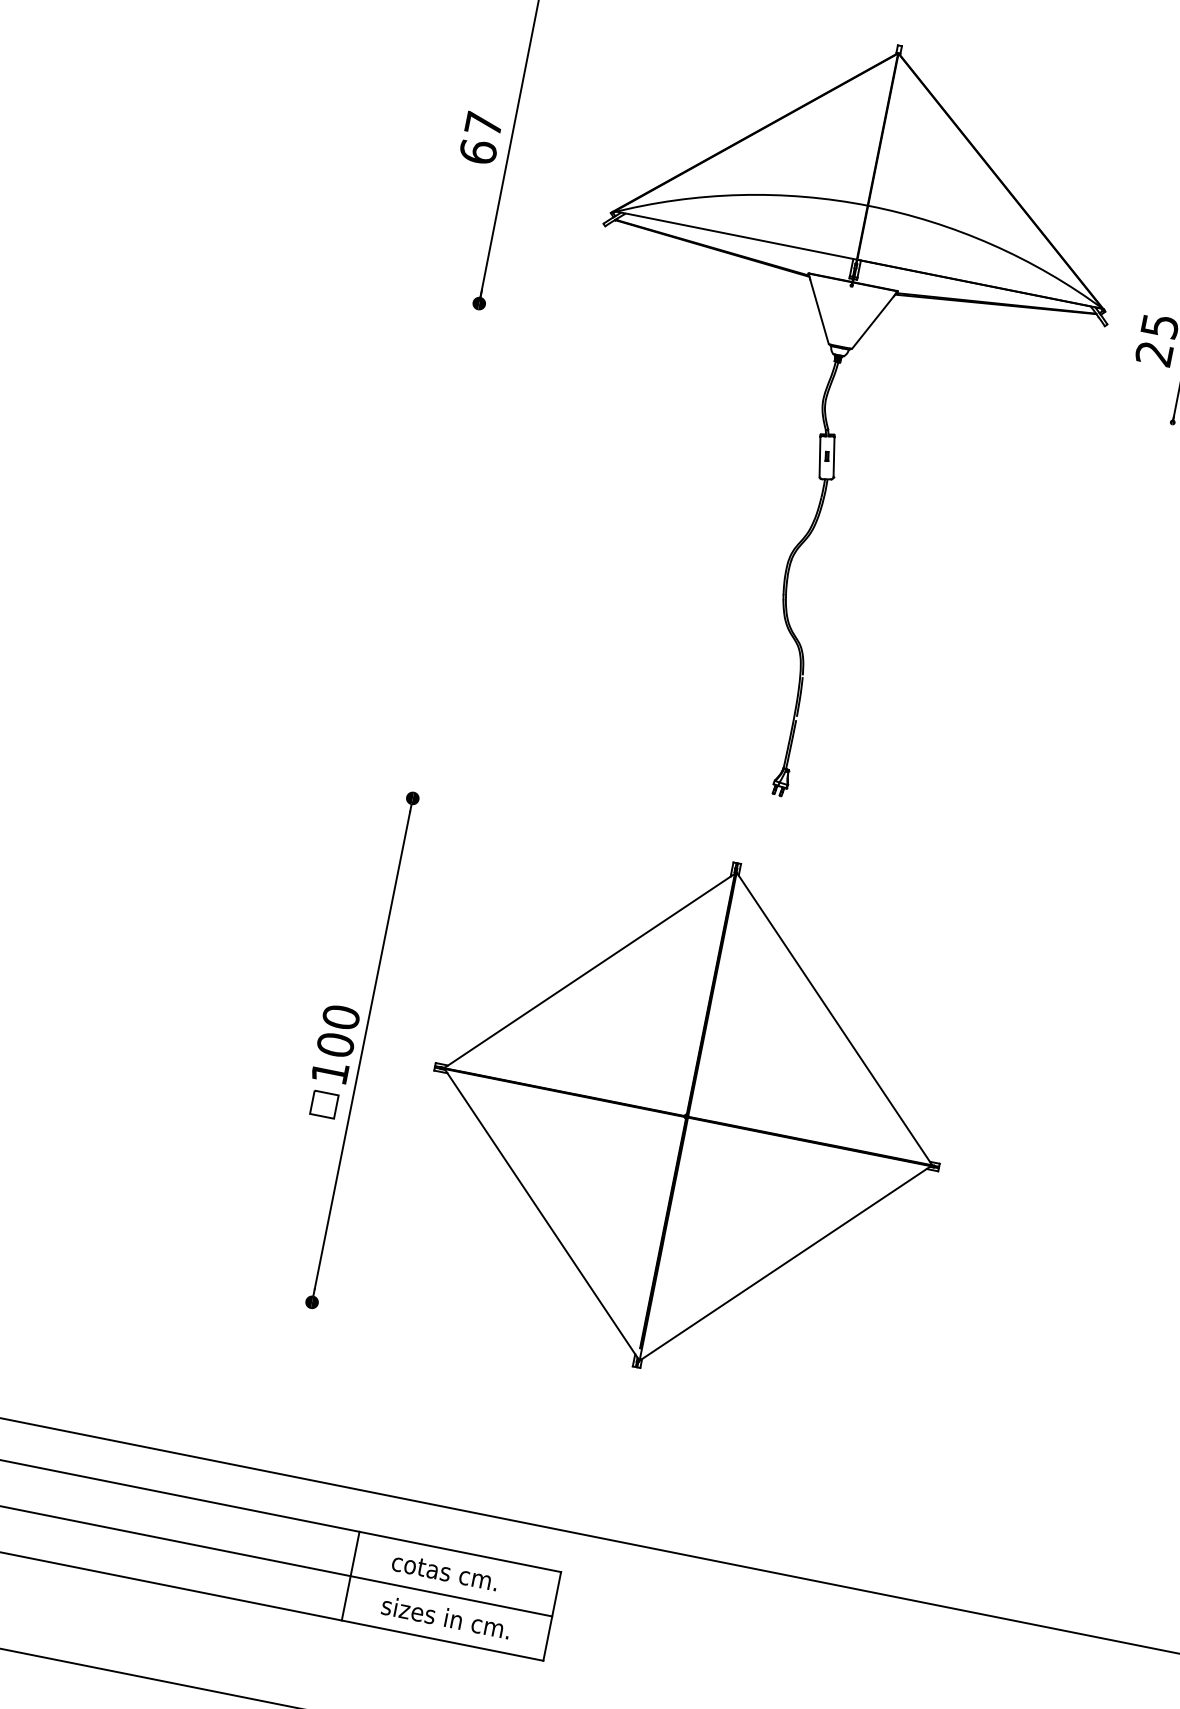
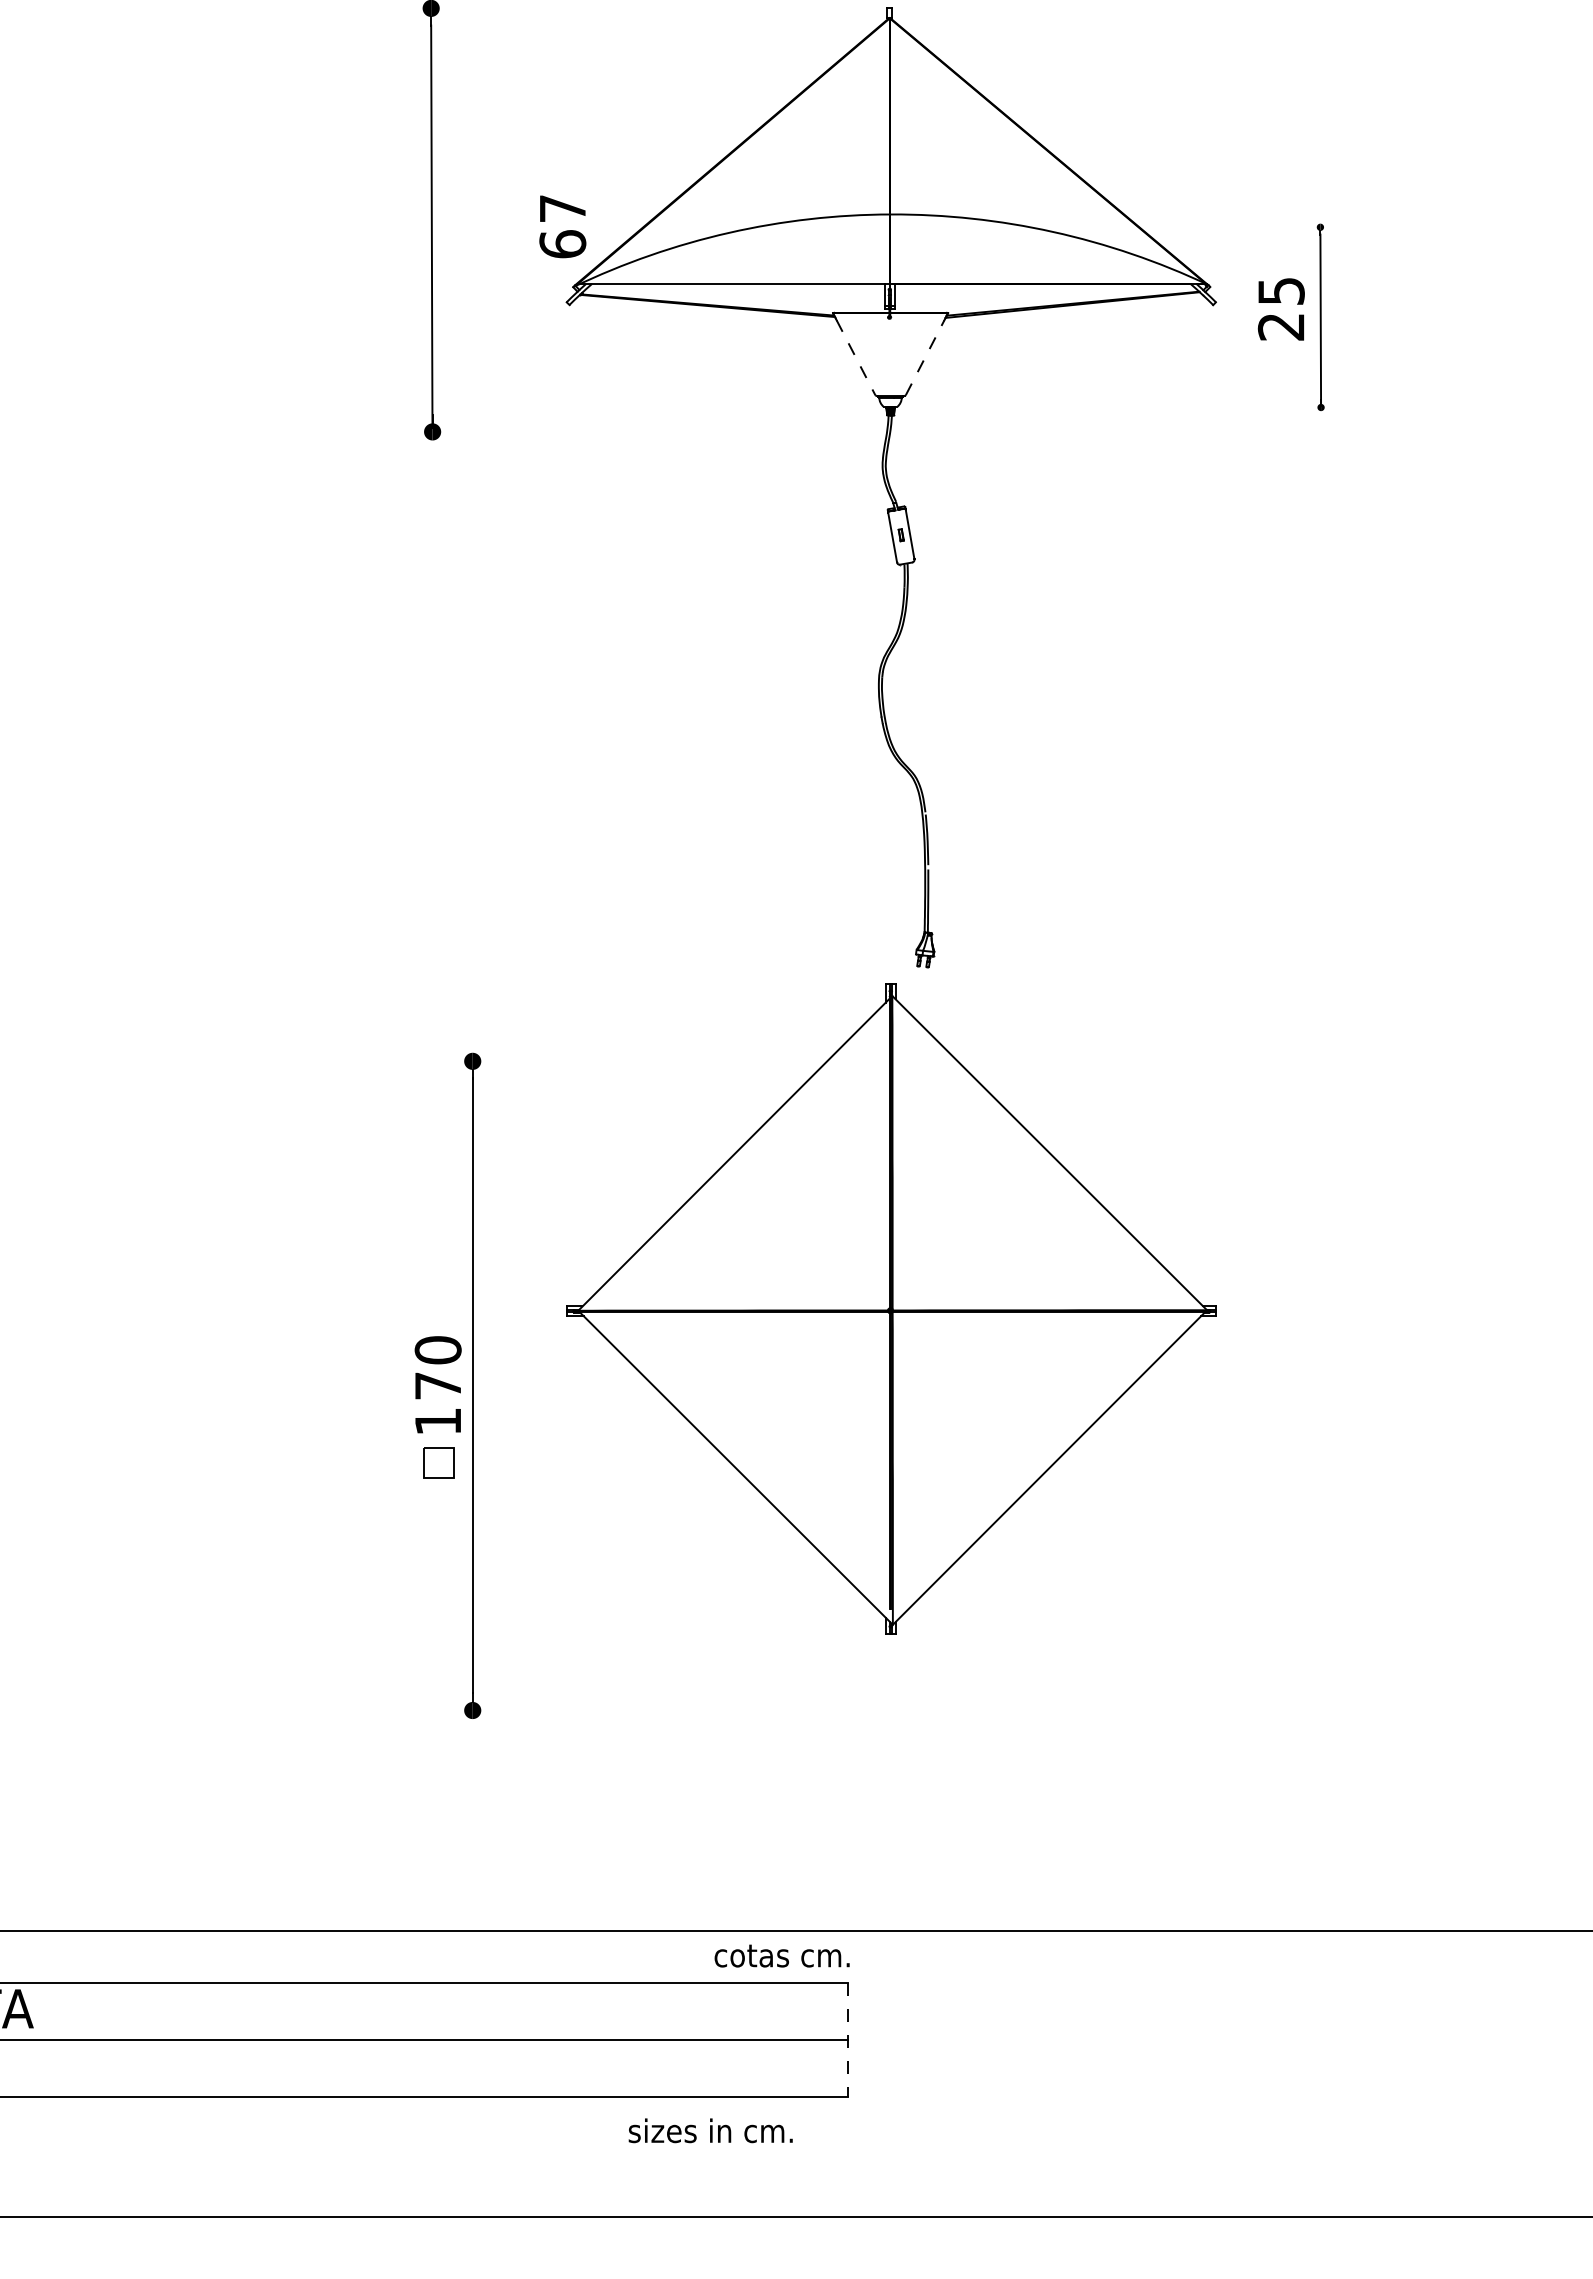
text: (480, 138) -> (562, 226), moved
line: (819, 312) -> (856, 358), solid -> dashed
line: (873, 322) -> (925, 357), solid -> dashed
text: (335, 1044) -> (437, 1385), 100 -> 170
part: (687, 1115) -> (891, 1308), moved
text: (444, 1571) -> (781, 1955), moved
line: (350, 1576) -> (588, 2040), removed
line: (551, 1616) -> (847, 2040), solid -> dashed
text: (445, 1617) -> (710, 2130), moved

